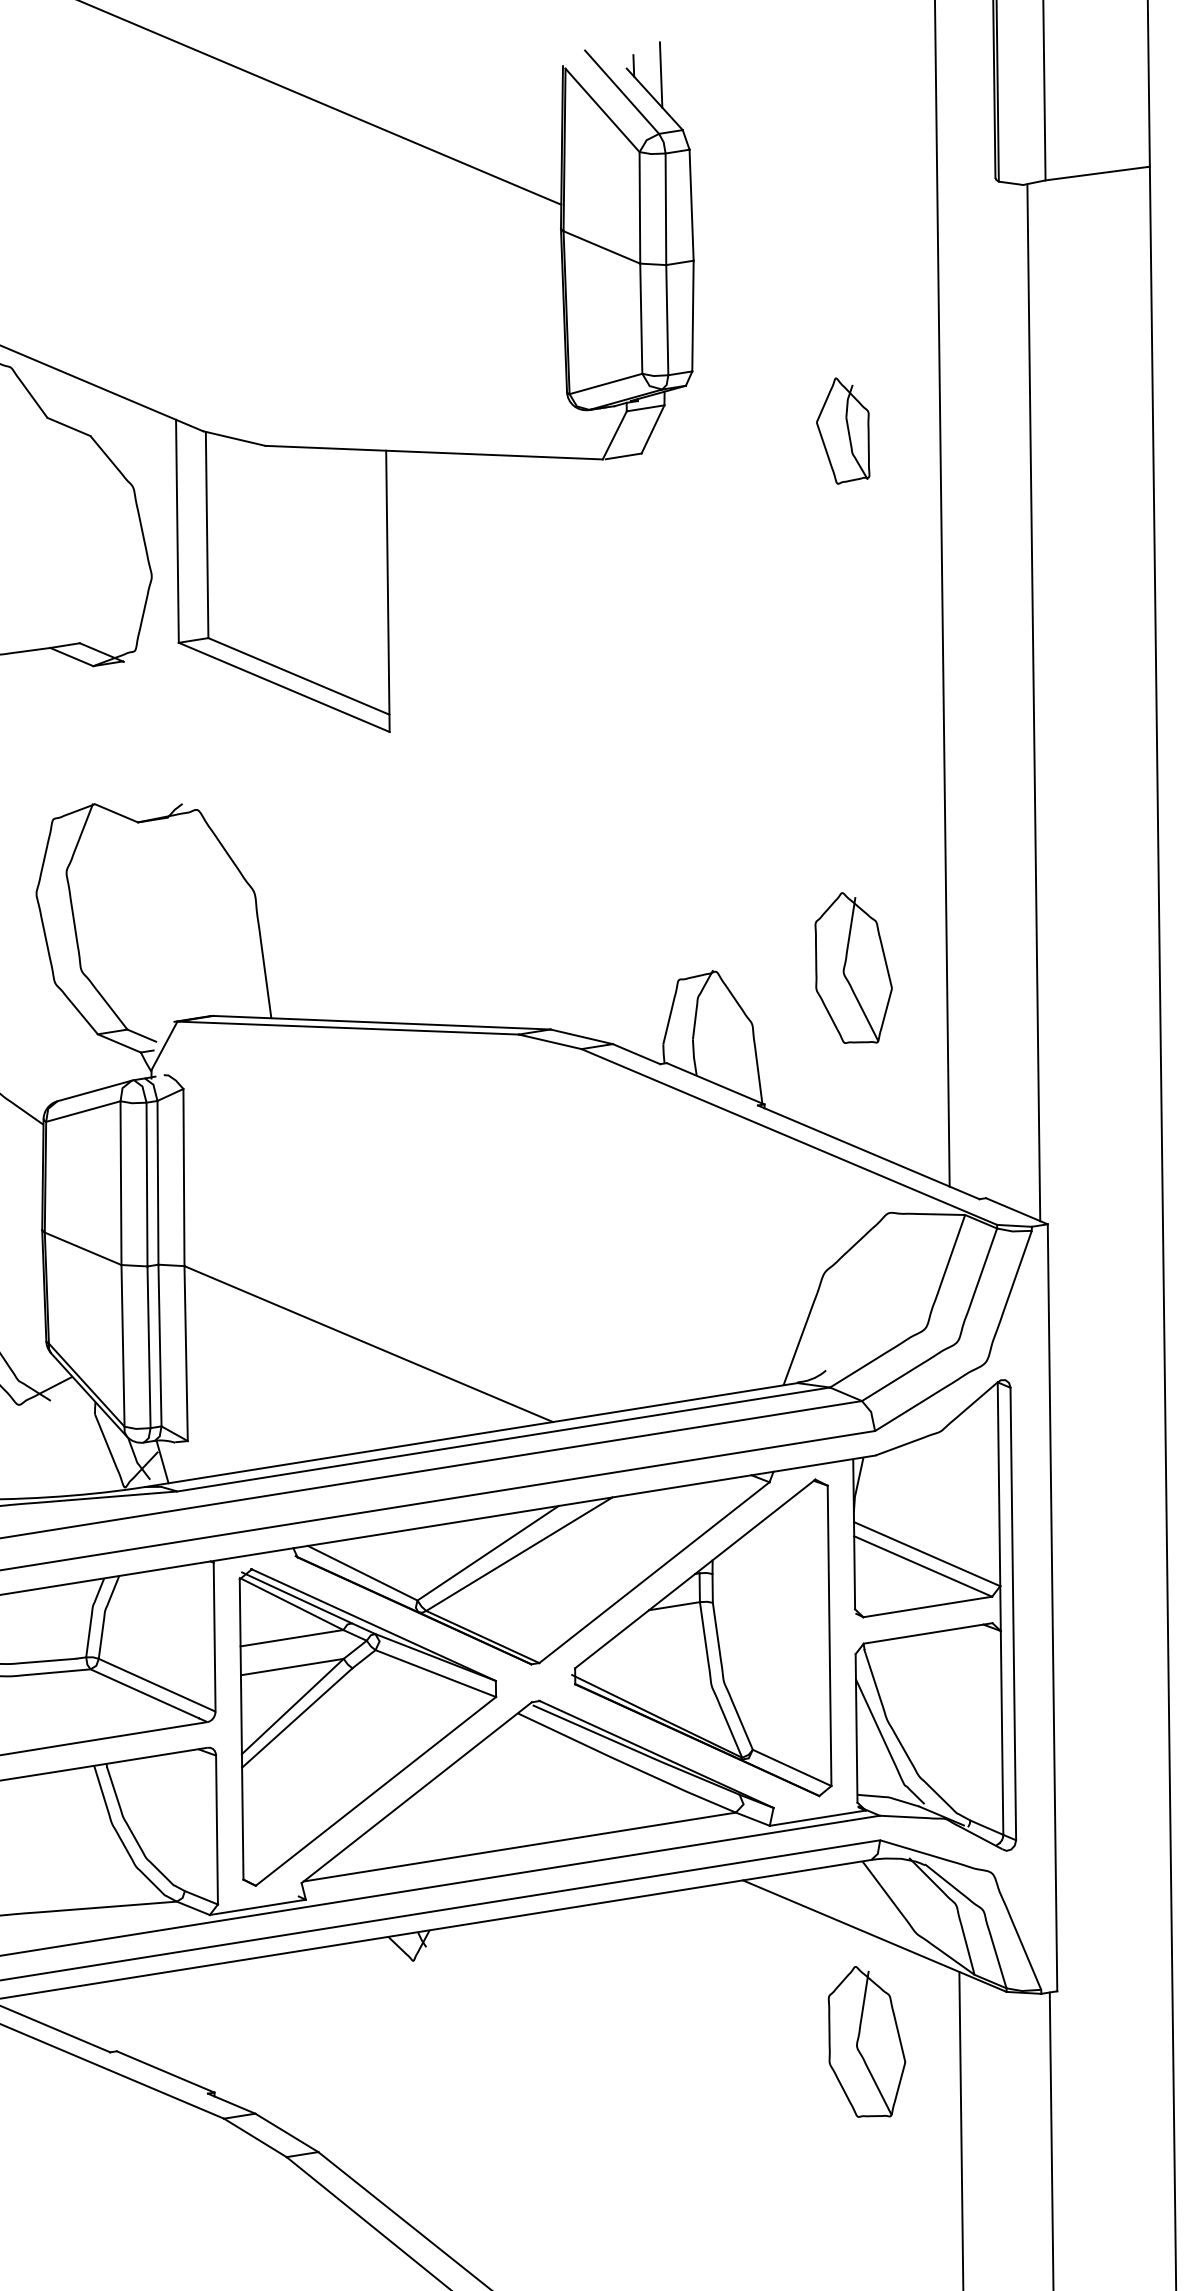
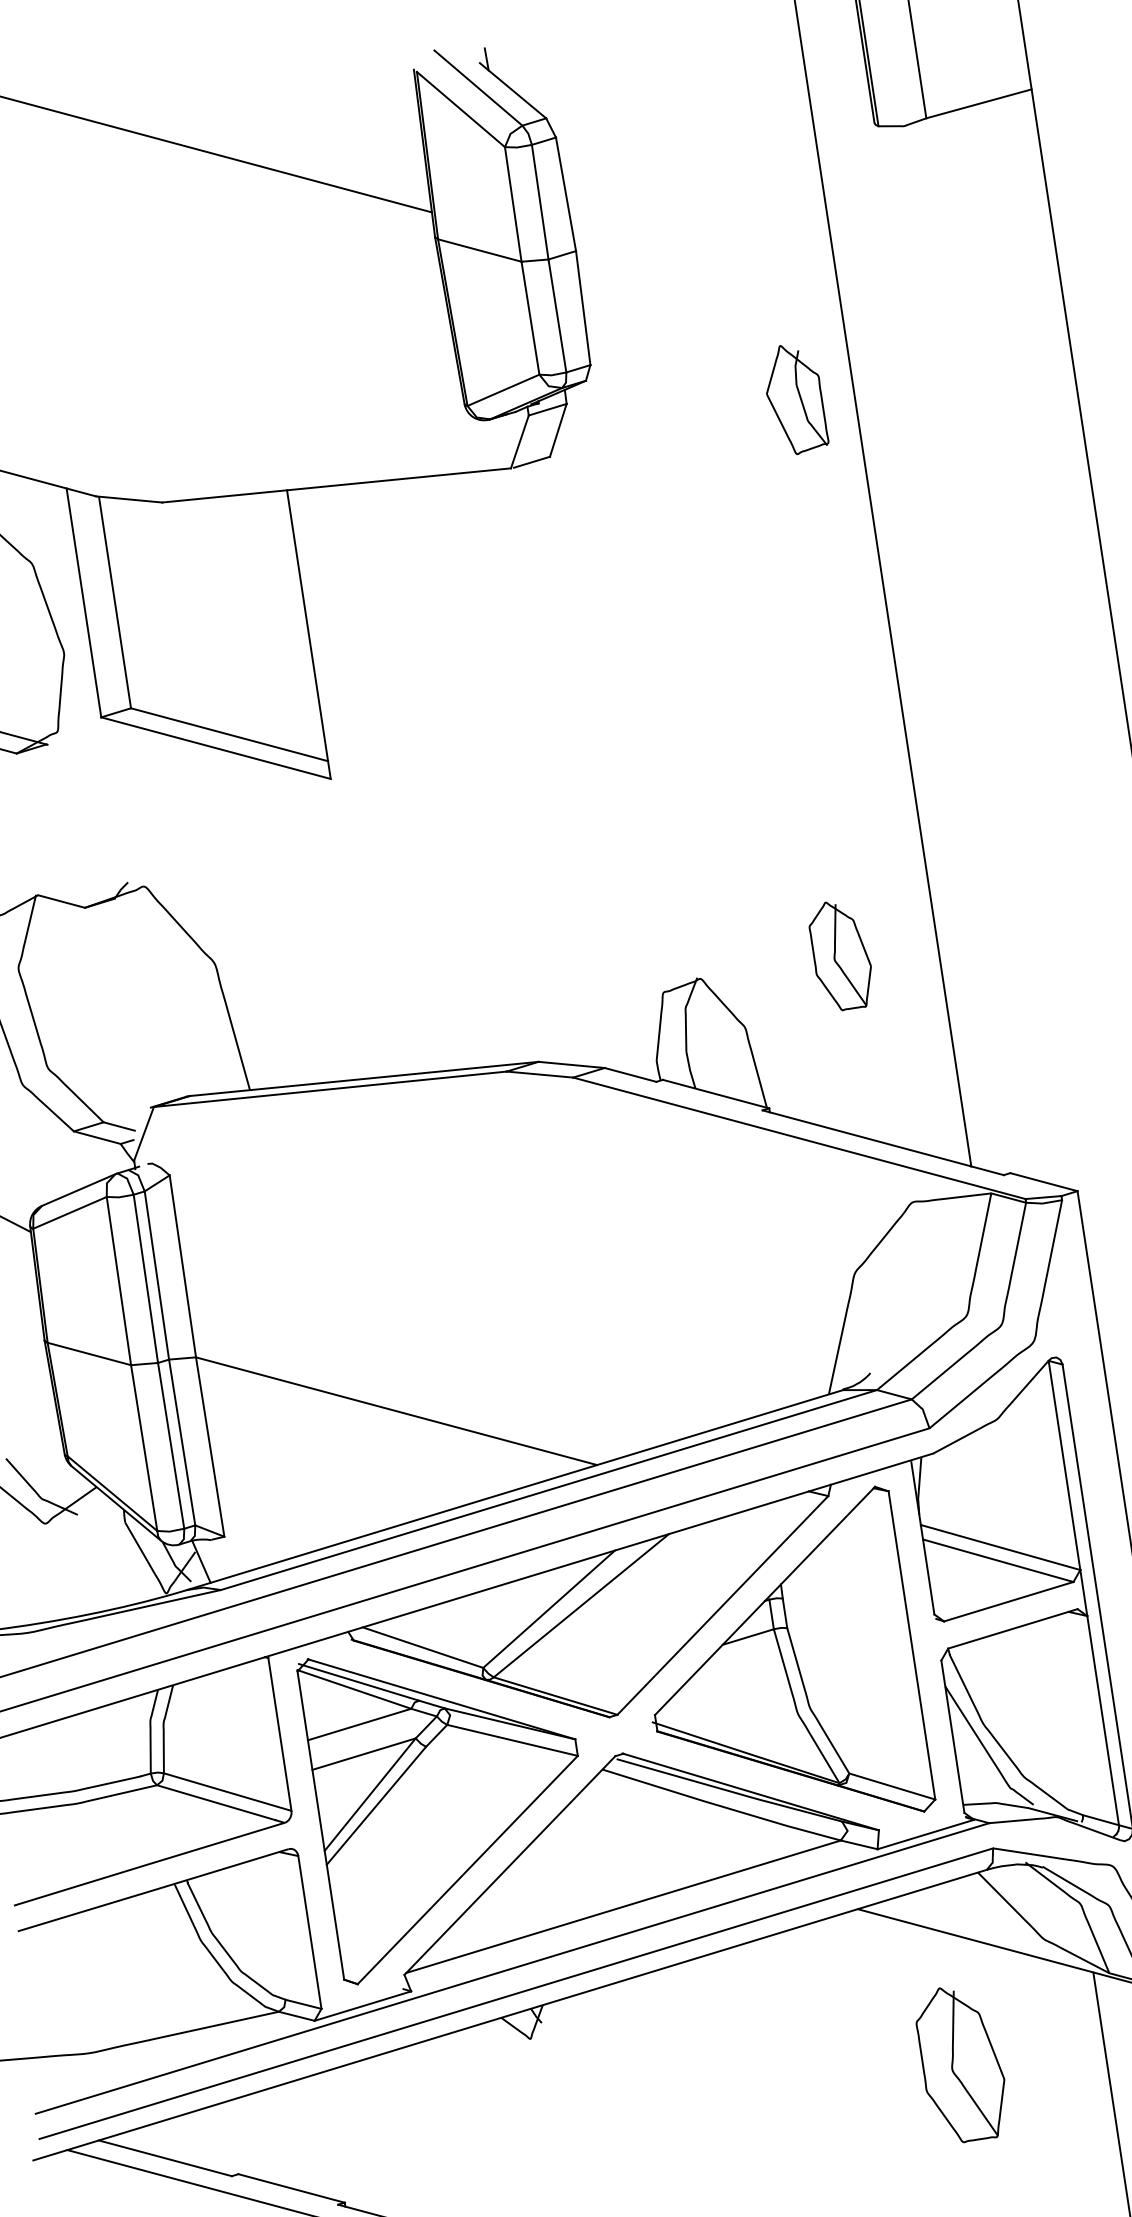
line: (660, 74) -> (515, 64), removed
part: (843, 430) -> (795, 398), moved
line: (1033, 702) -> (988, 656), removed
part: (853, 967) -> (841, 954), size x0.7
part: (866, 2041) -> (961, 2063), moved

